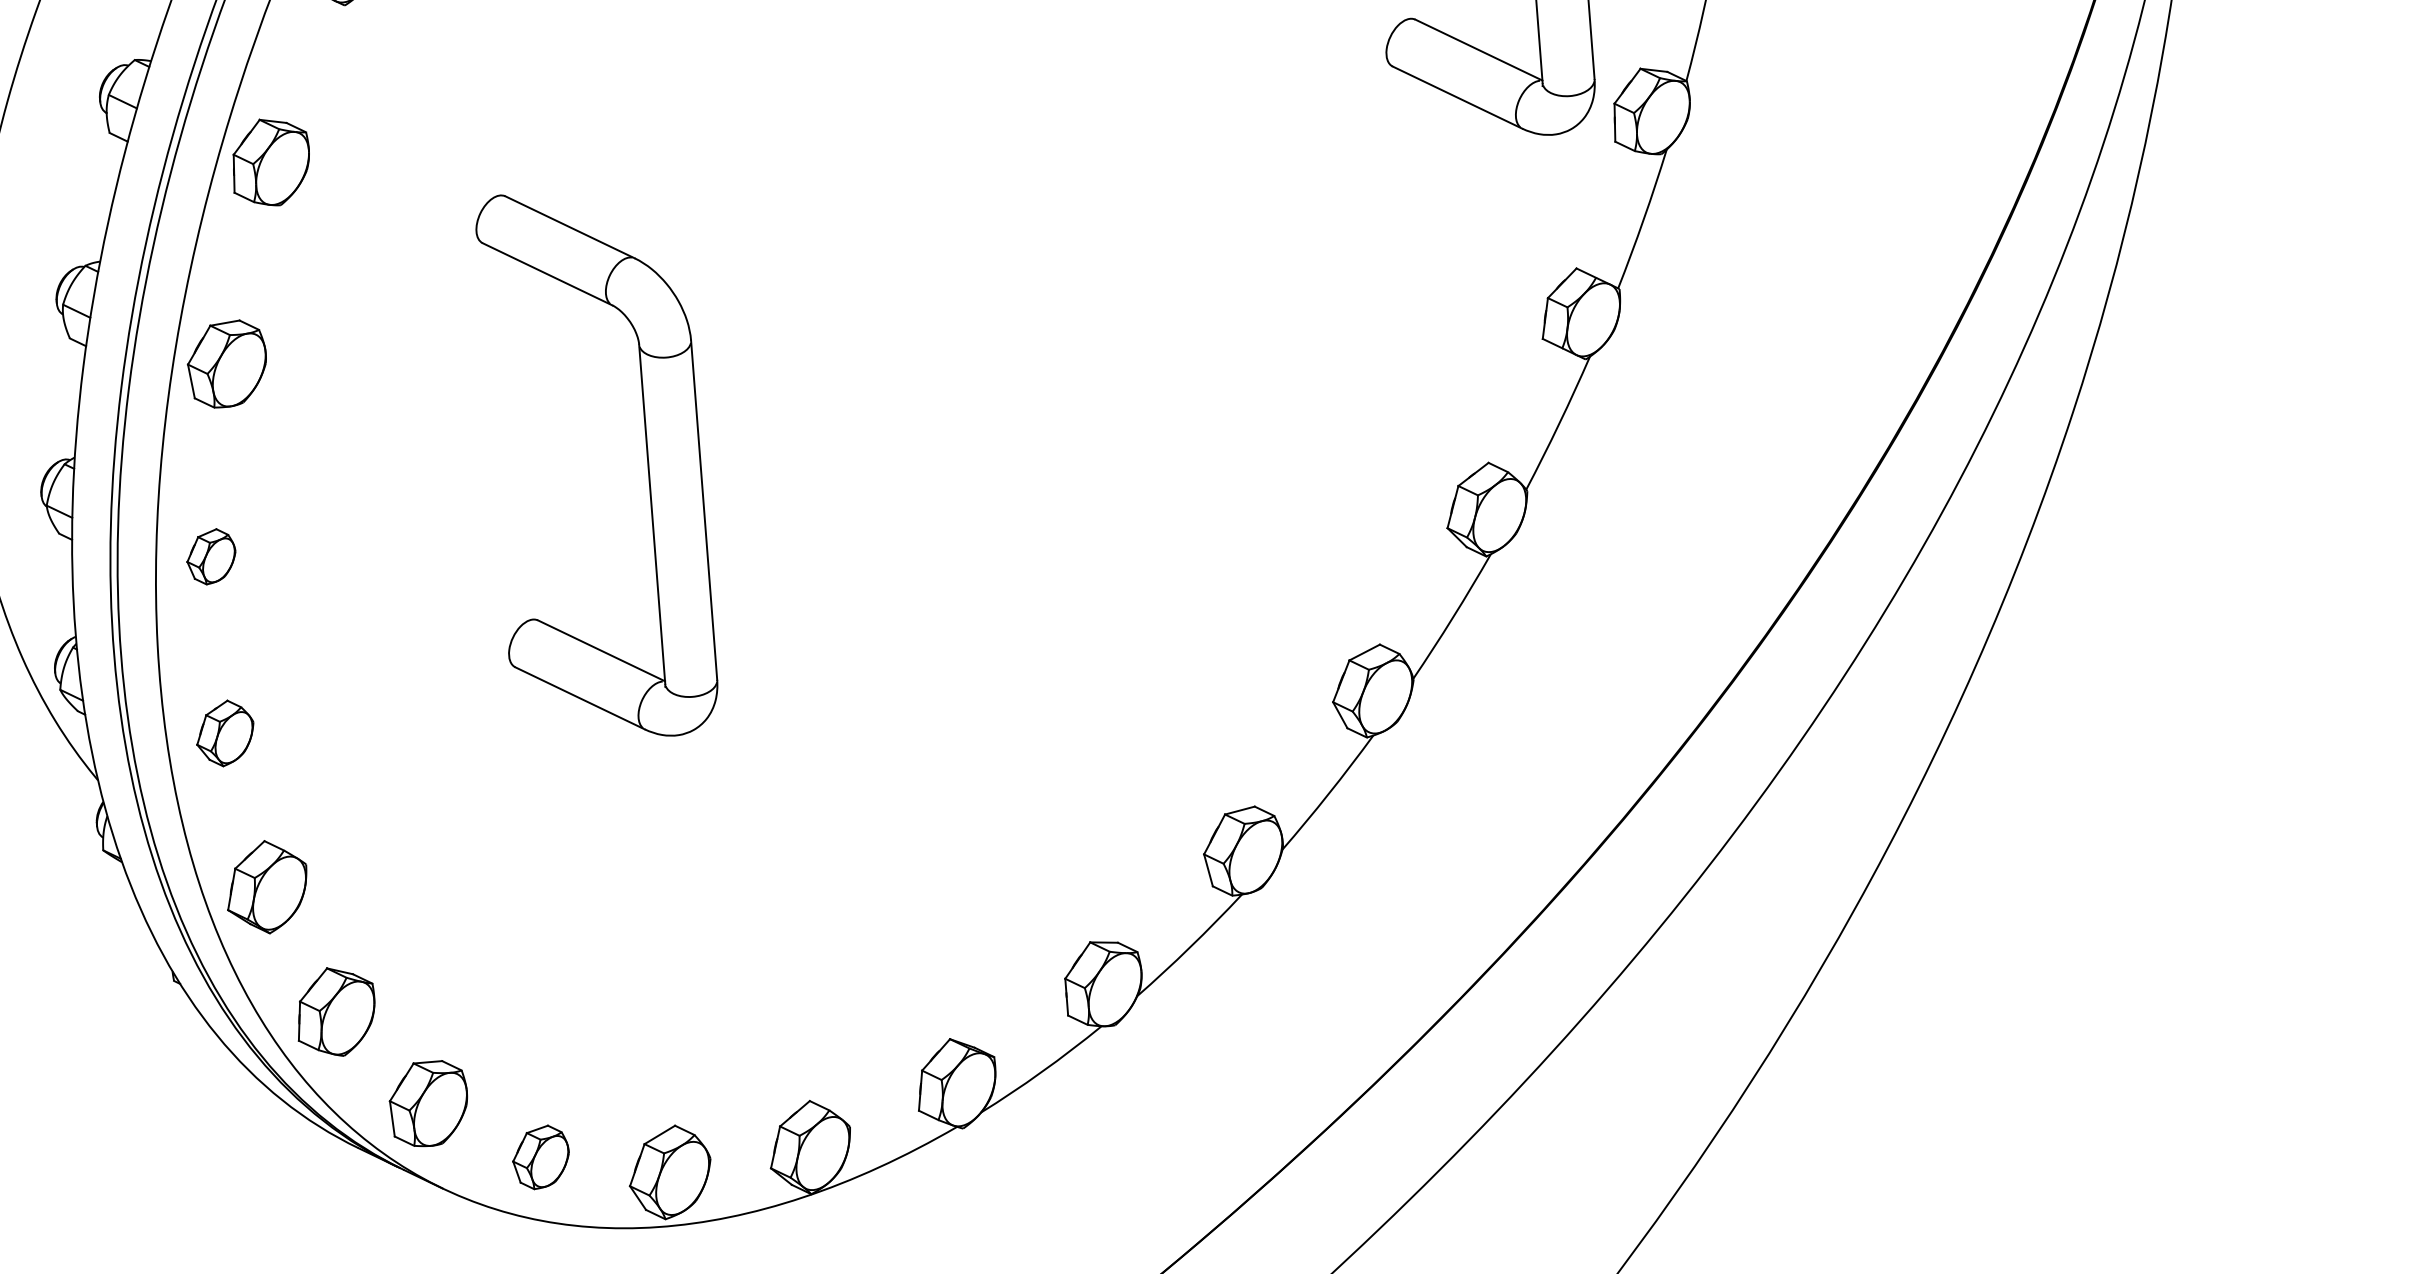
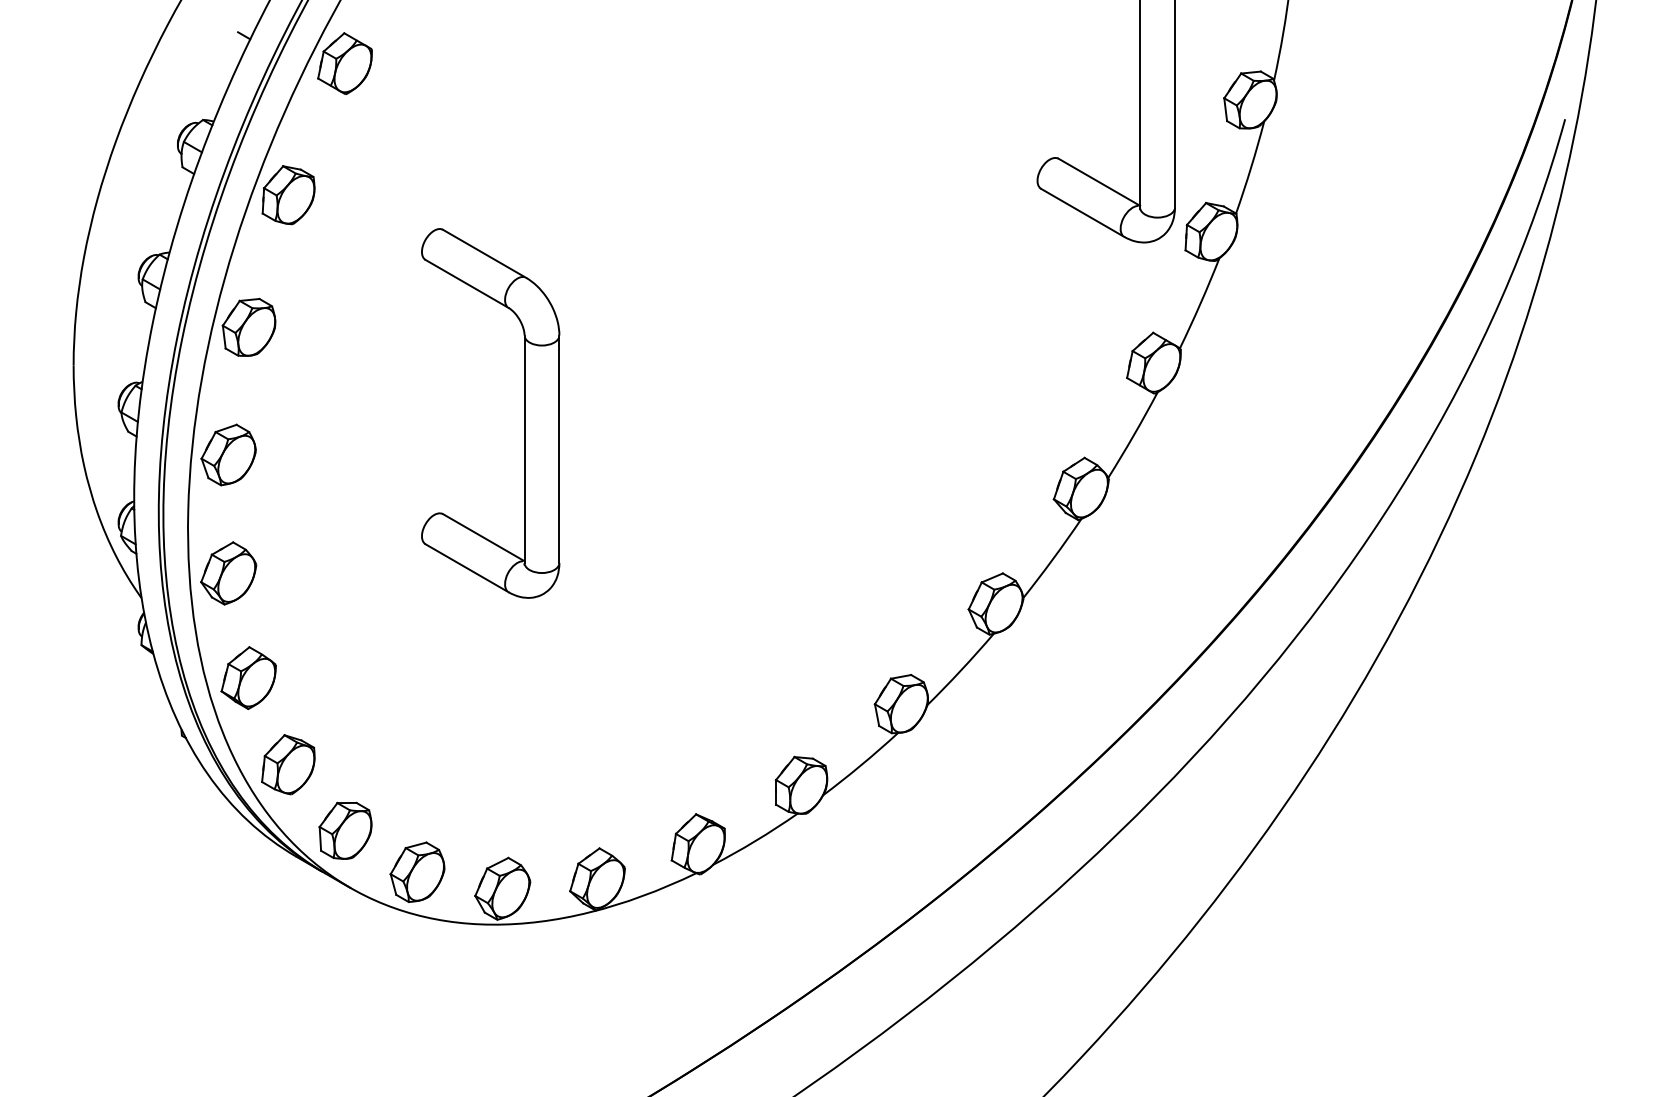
part: (211, 556) -> (228, 454), size x1.67
part: (224, 733) -> (228, 573), size x1.43
part: (540, 1156) -> (417, 871), size x1.43

